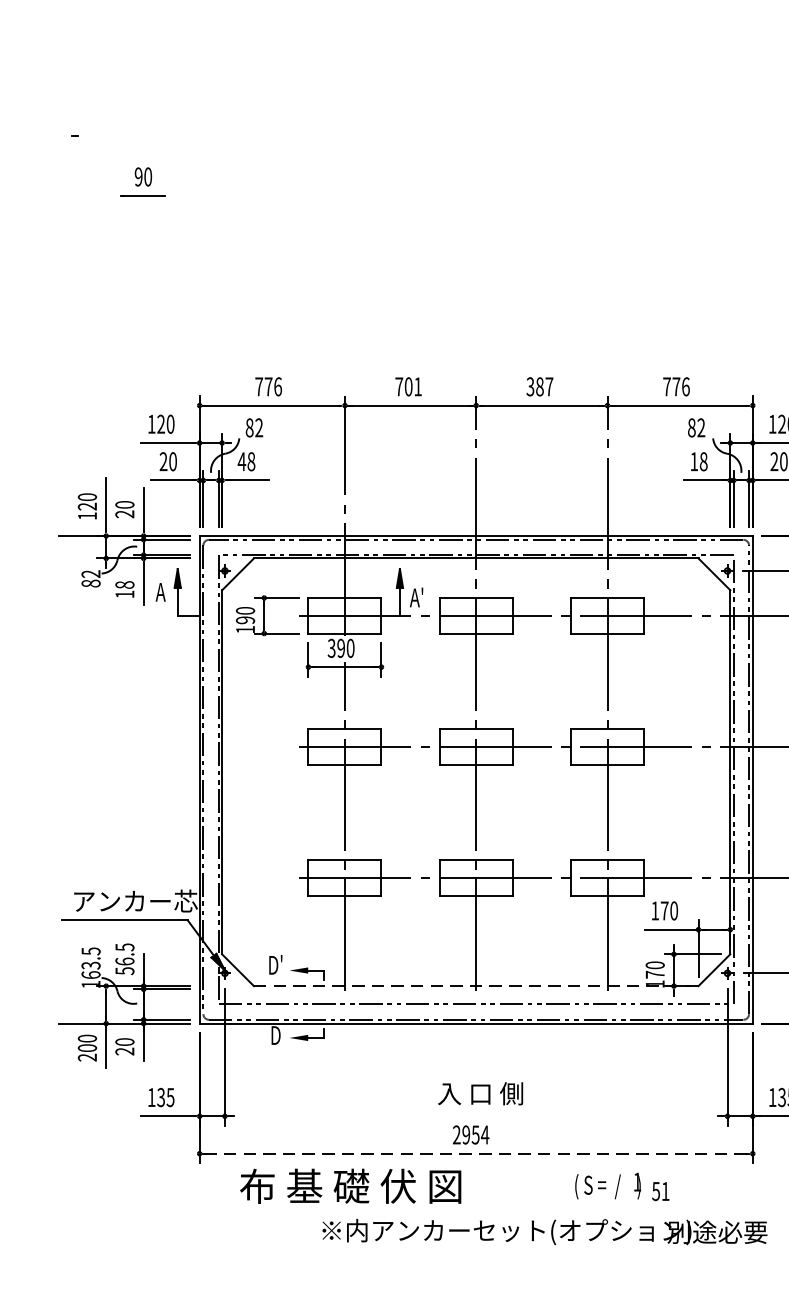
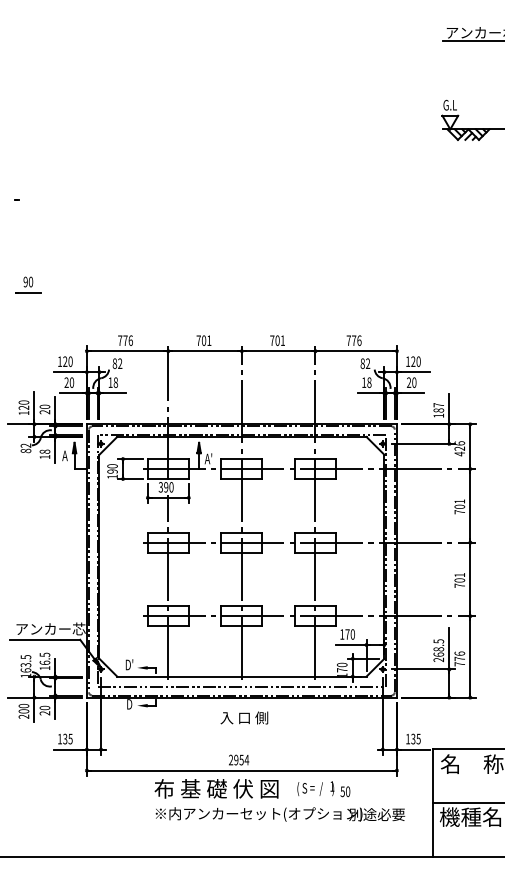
part: (143, 181) -> (28, 284), moved
text: (539, 386) -> (277, 340), 387 -> 701
text: (241, 461) -> (110, 382), 48 -> 18
text: (124, 971) -> (44, 668), 56.5 -> 16.5
line: (475, 985) -> (241, 676), dashed -> solid
text: (480, 1092) -> (244, 717), moved
line: (477, 1153) -> (242, 770), dashed -> solid
text: (350, 1185) -> (216, 788), moved
text: (666, 1191) -> (348, 791), 51 -> 50

